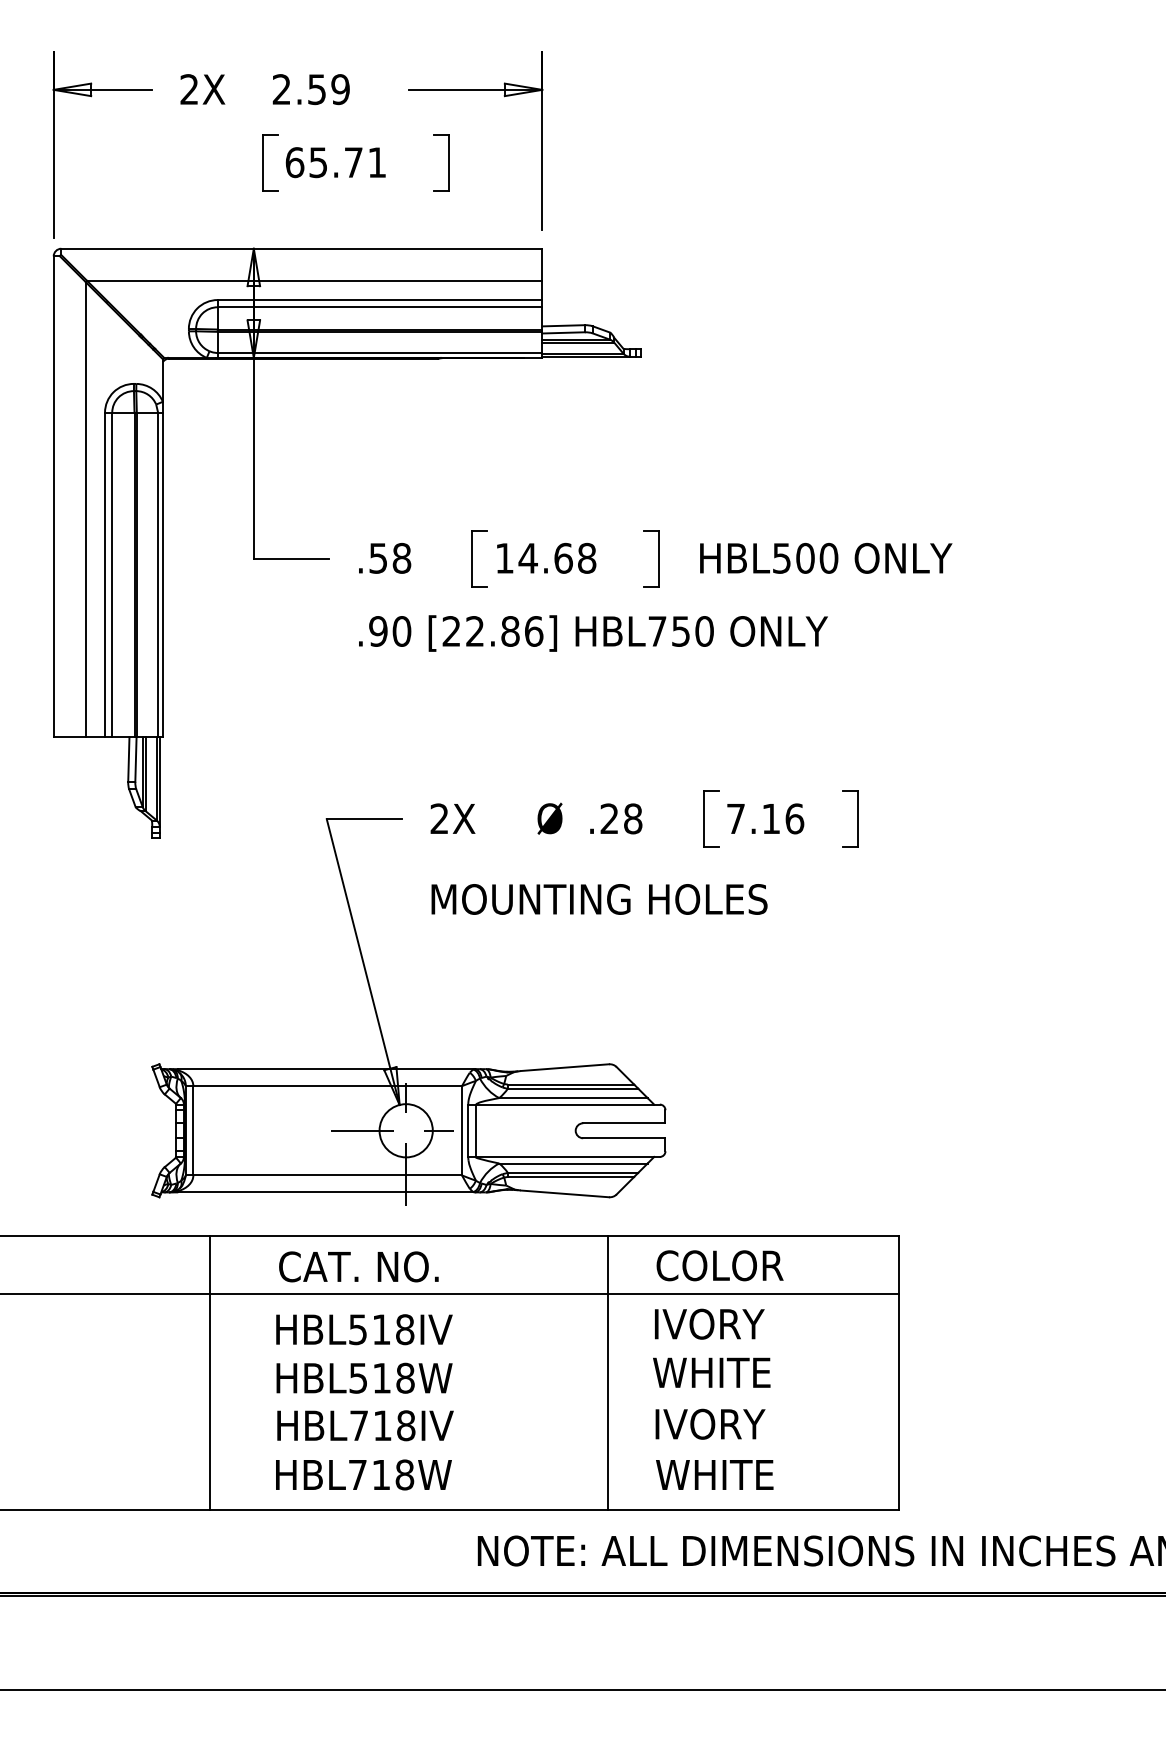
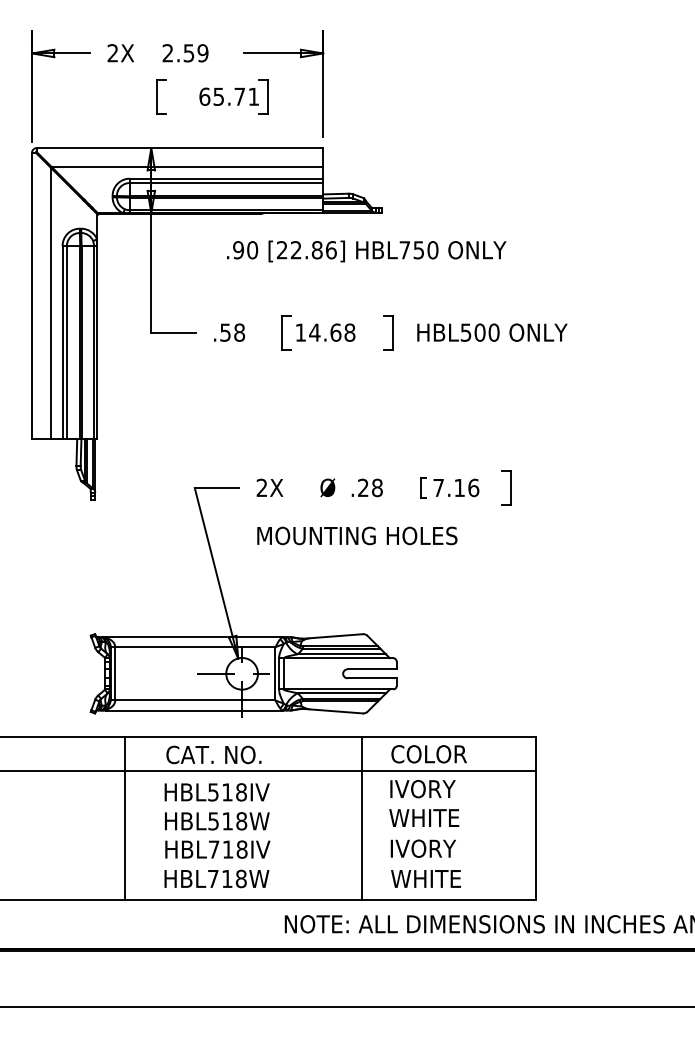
text: (334, 162) -> (228, 96), moved
text: (593, 633) -> (366, 251), moved
part: (710, 818) -> (423, 487), size x0.6

